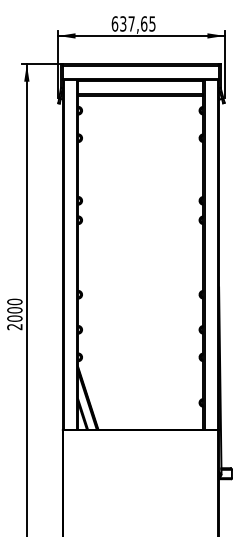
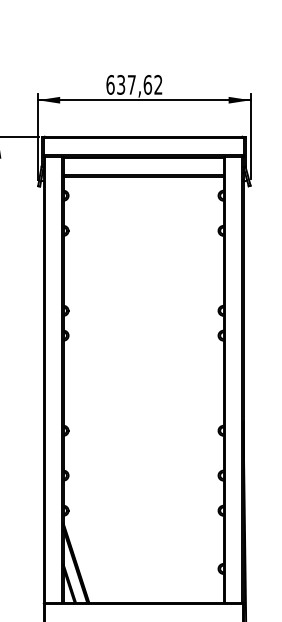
text: (152, 23) -> (158, 84), 637,65 -> 637,62

